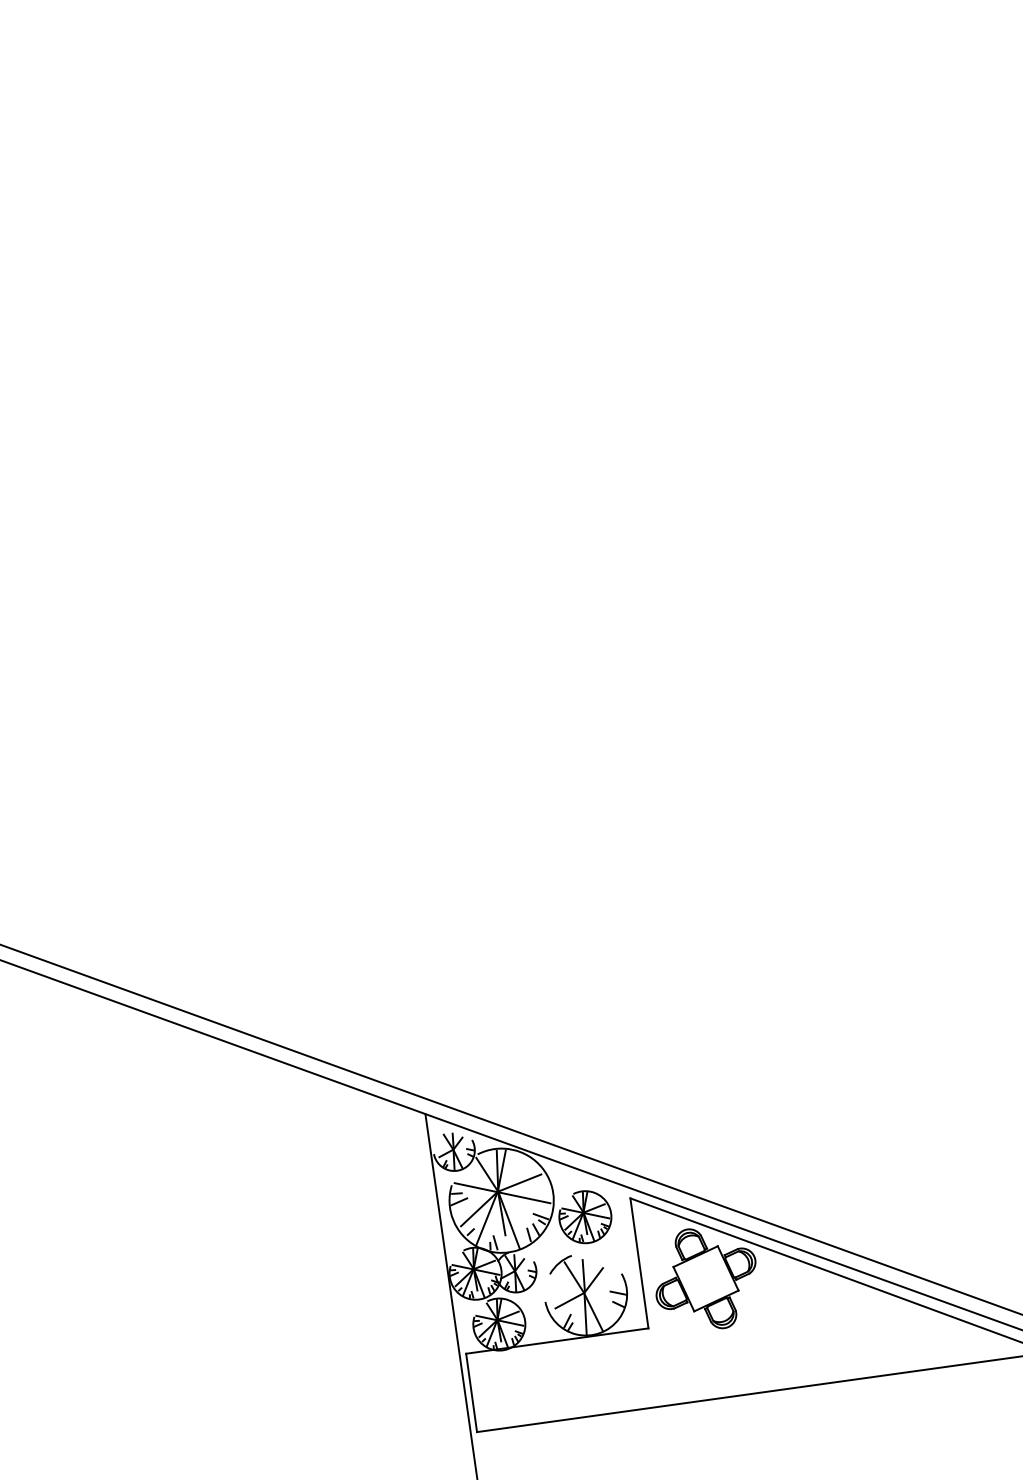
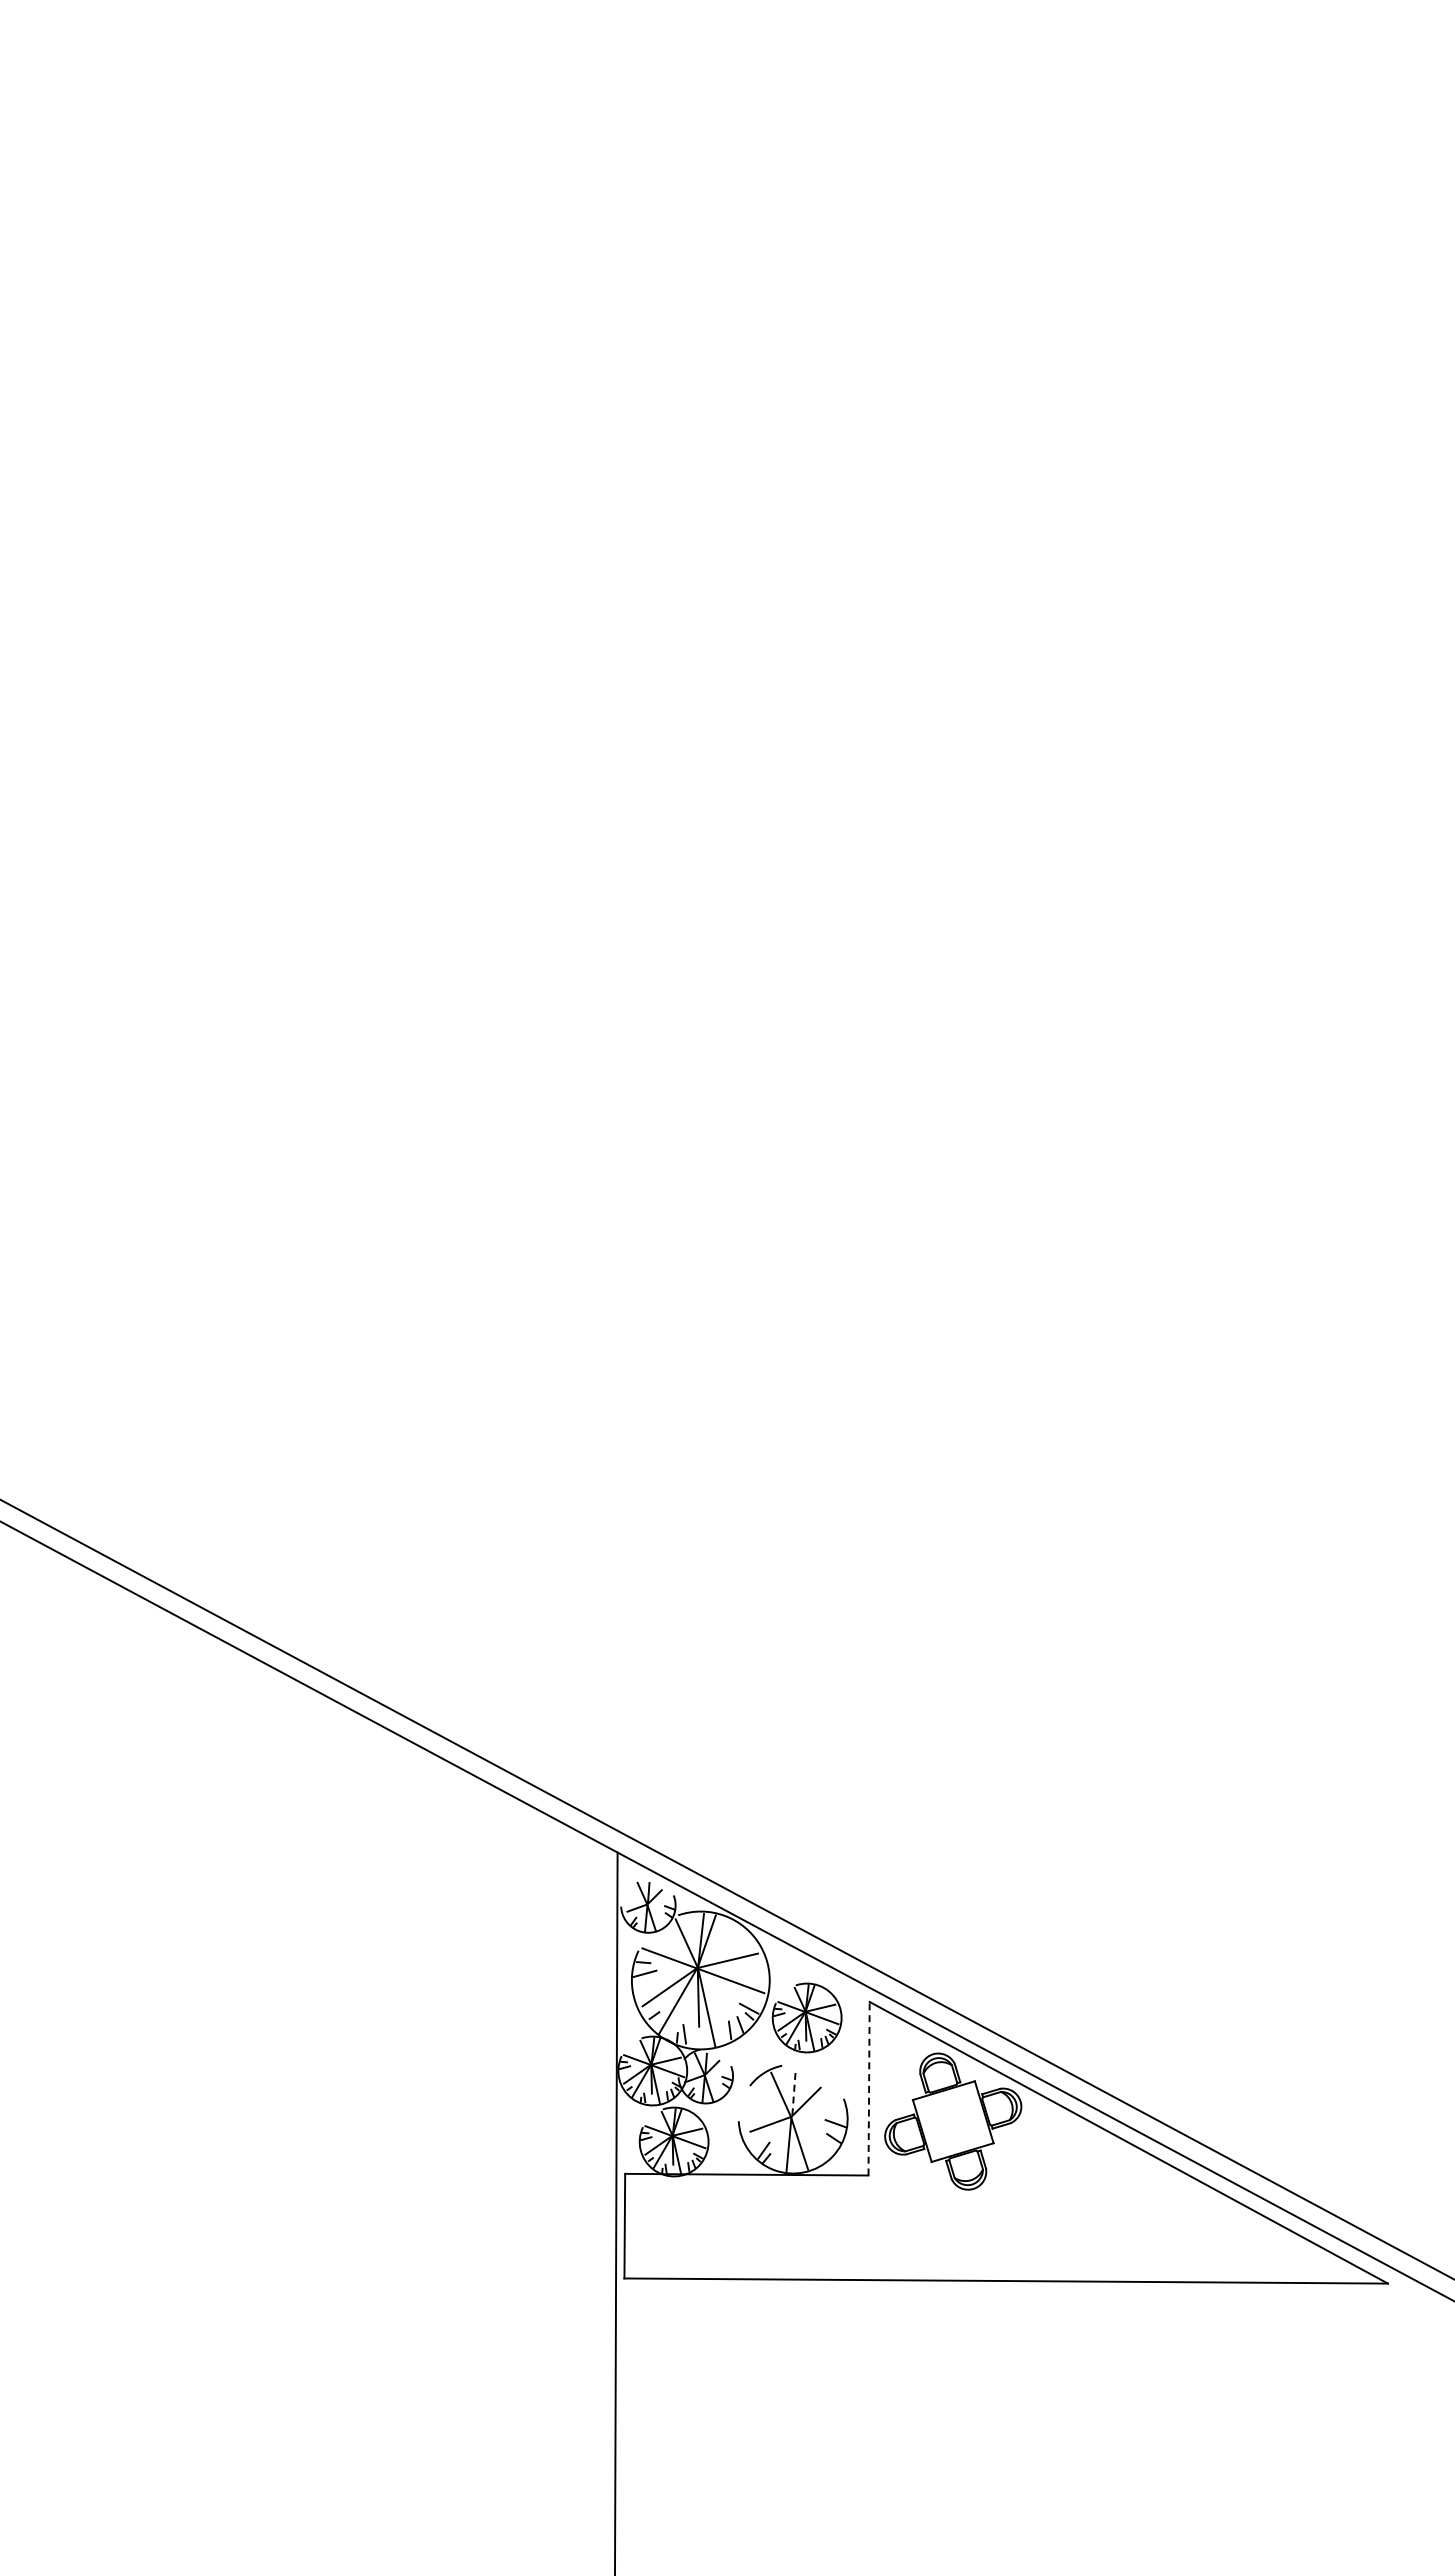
line: (639, 1263) -> (869, 2088), solid -> dashed
line: (583, 1275) -> (793, 2093), solid -> dashed

